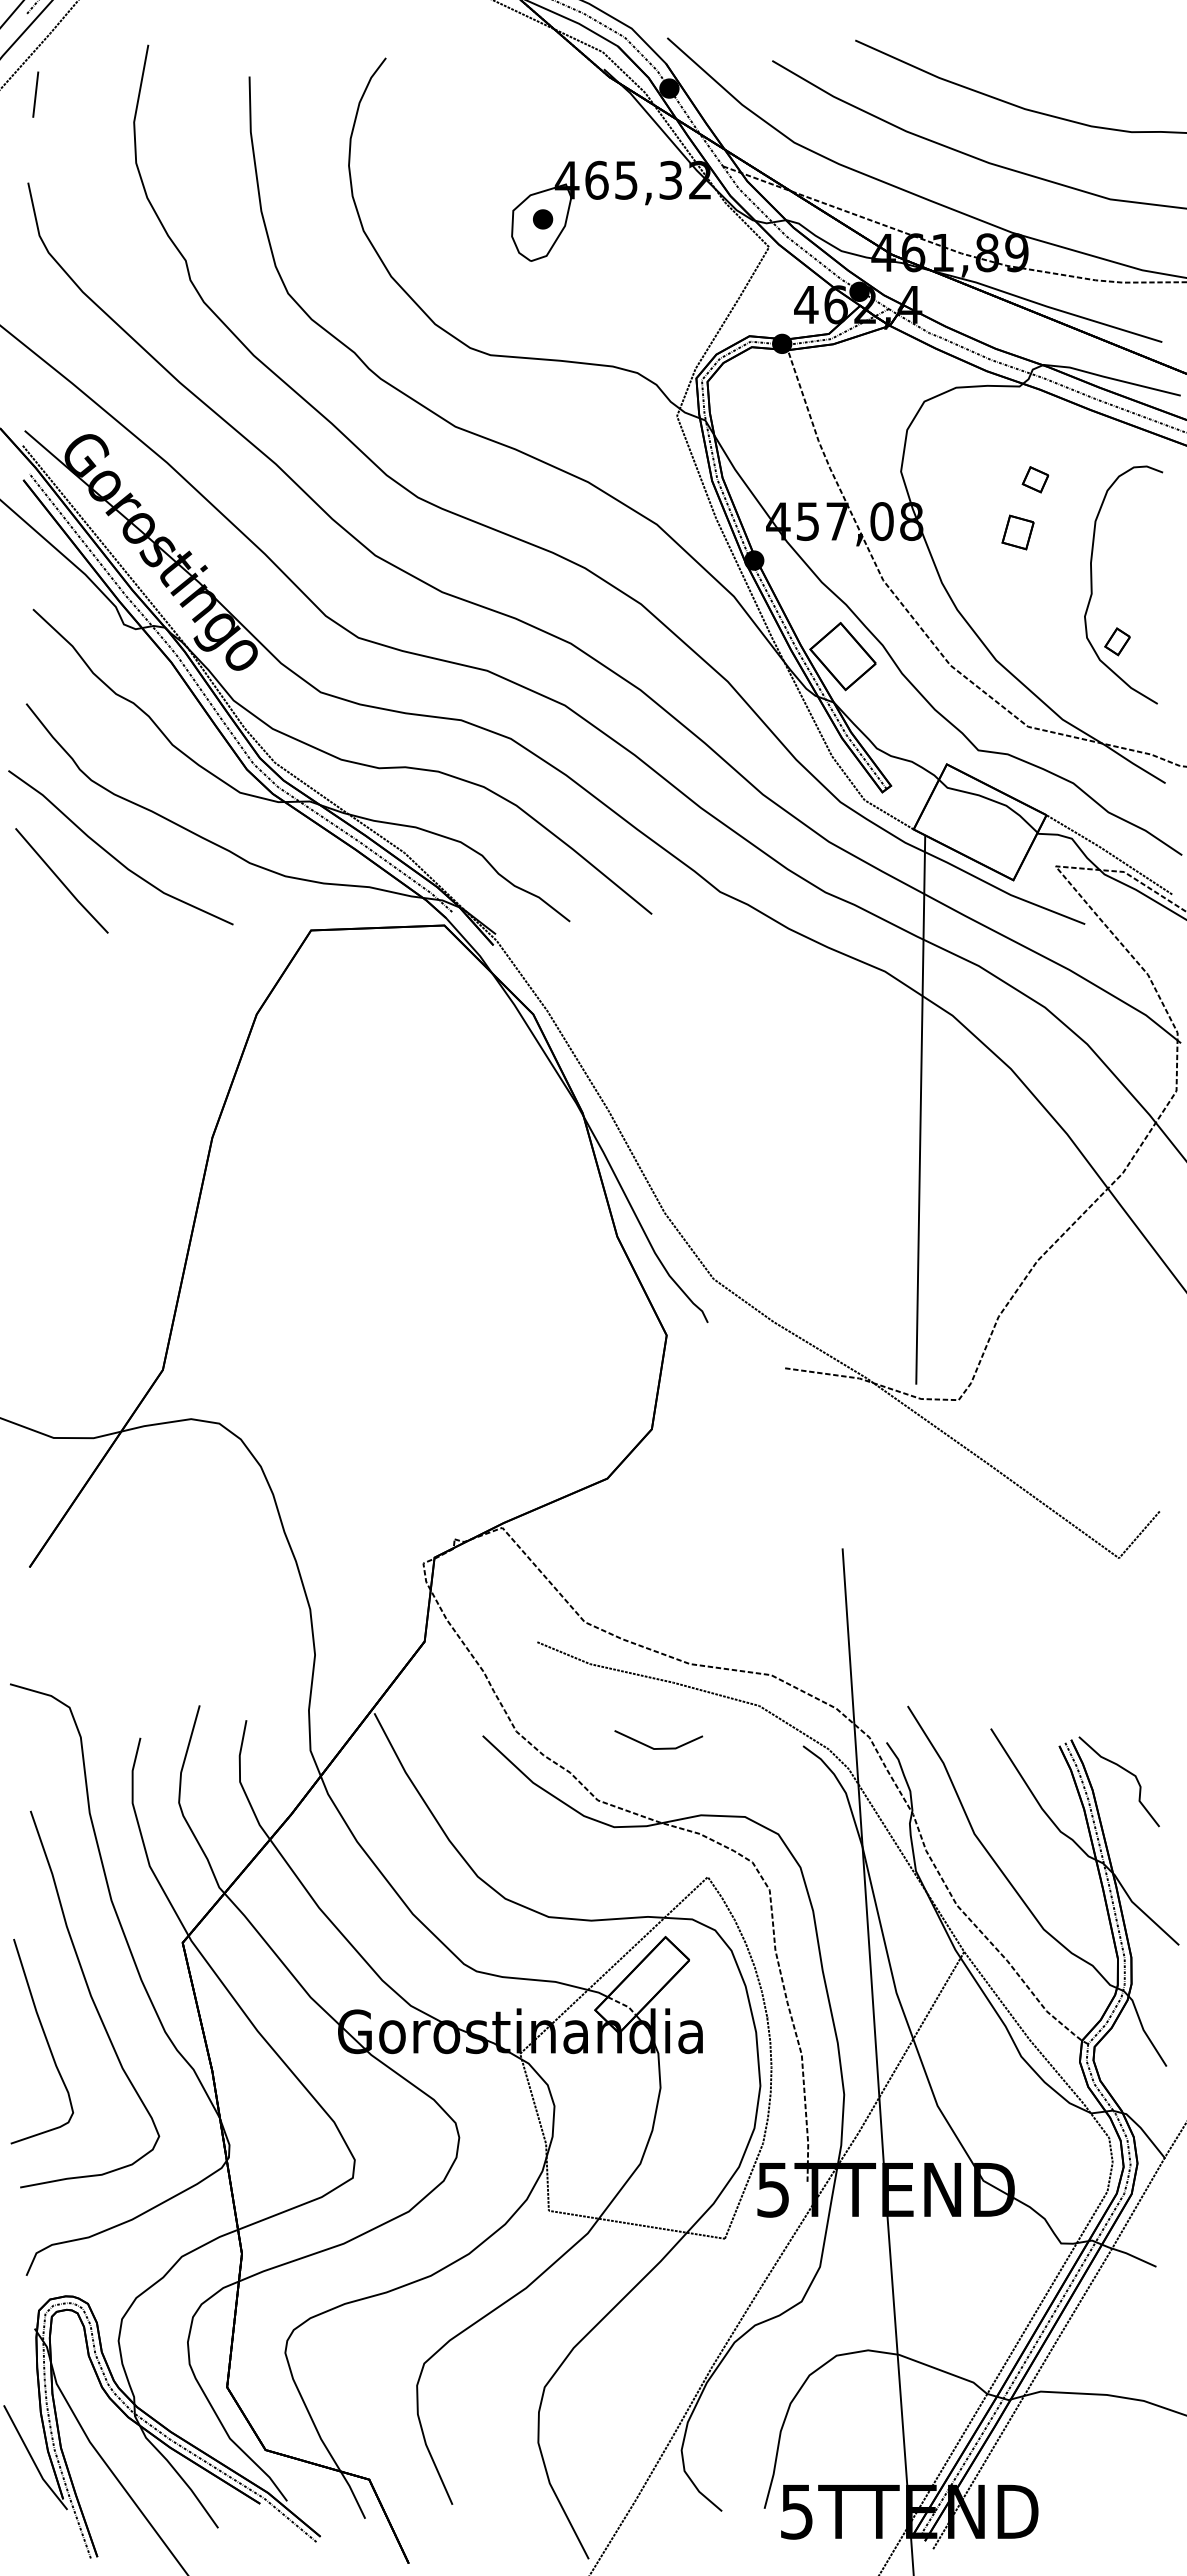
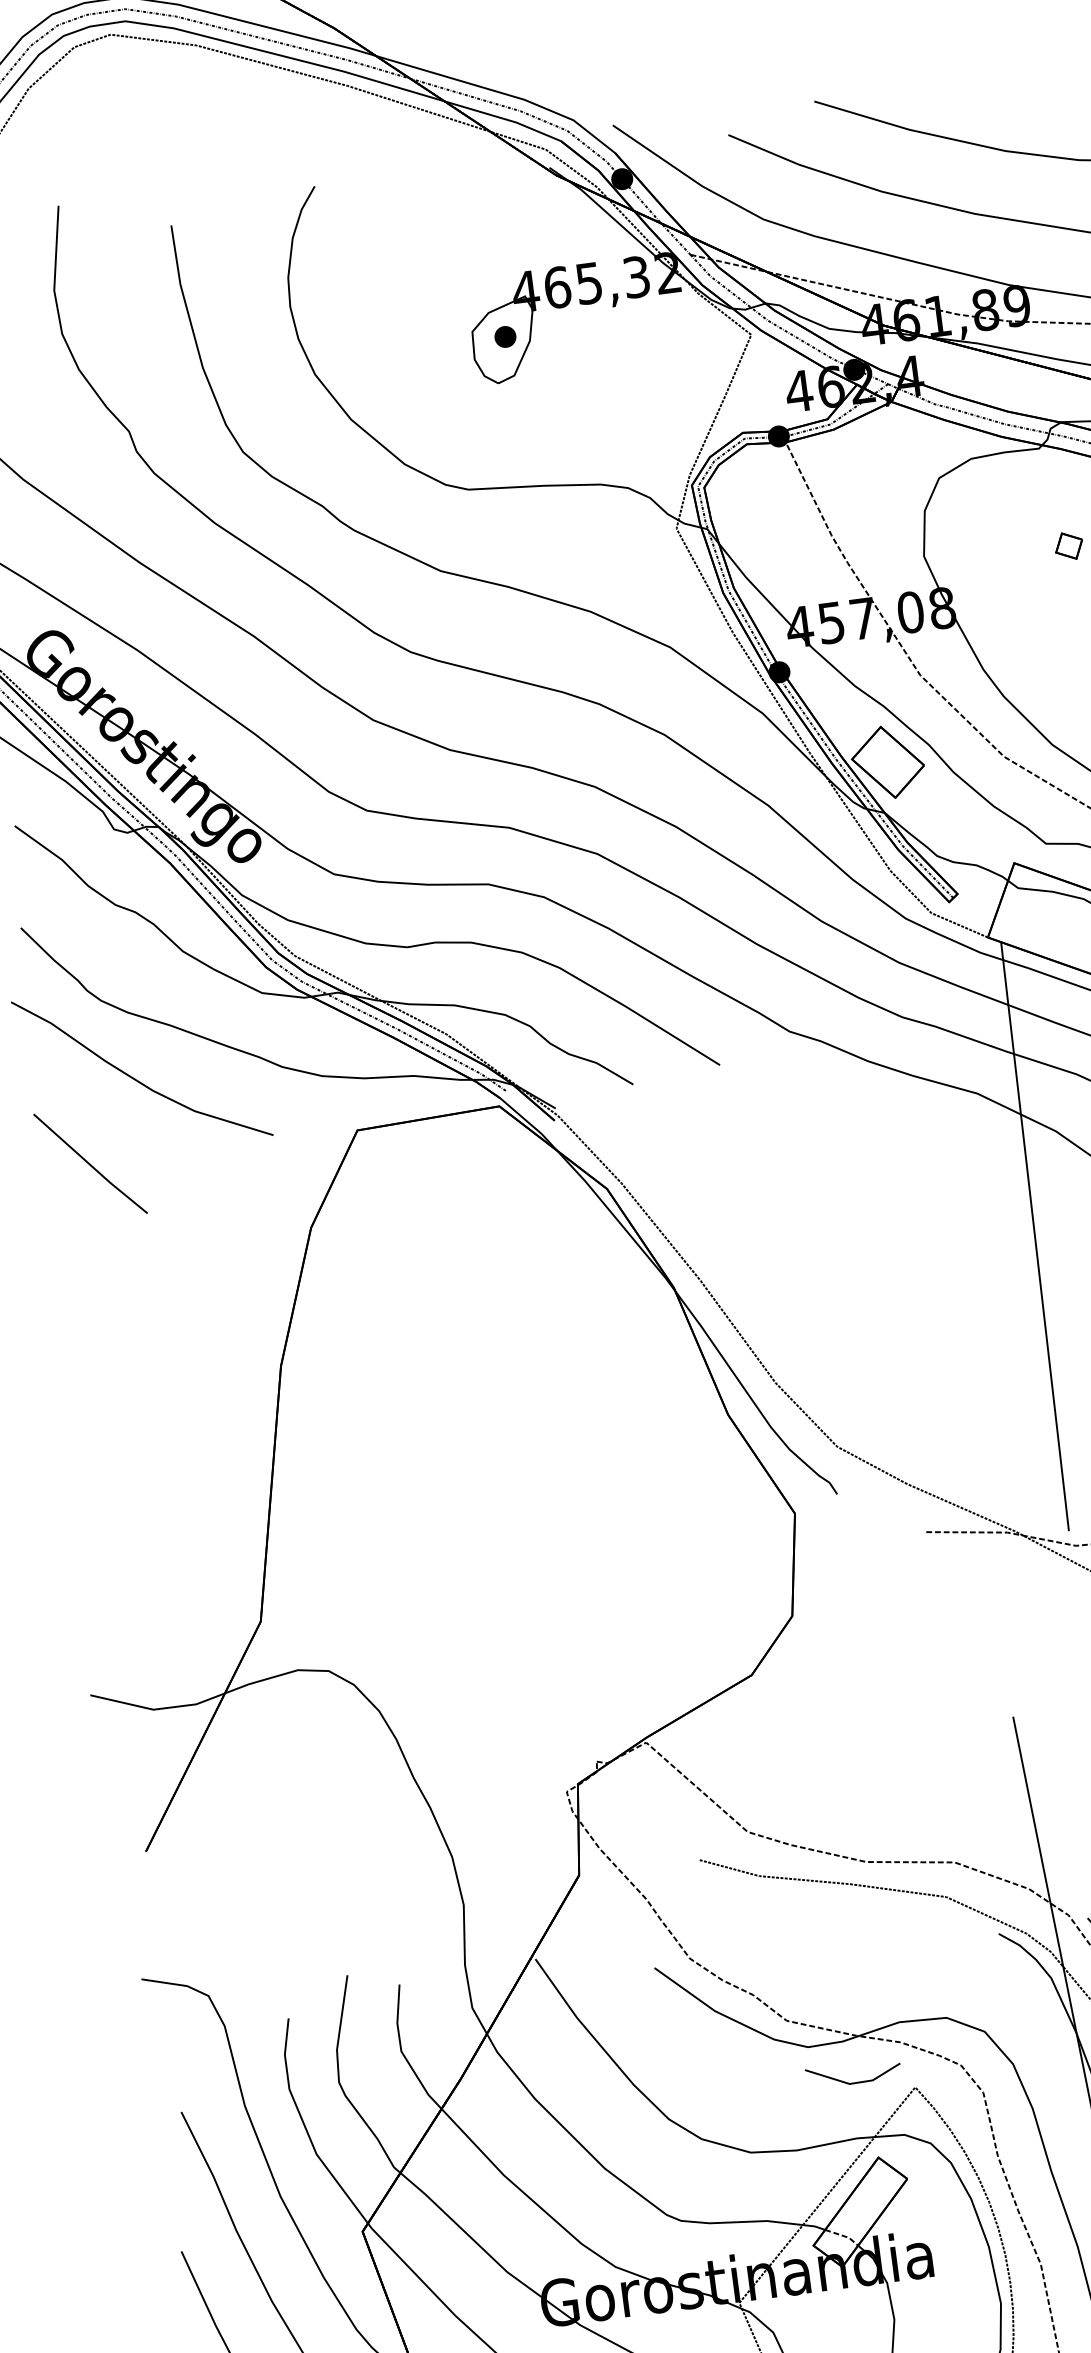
part: (1017, 532) -> (1057, 605), removed
line: (61, 880) -> (90, 1163), moved
line: (661, 1747) -> (857, 2081), moved

